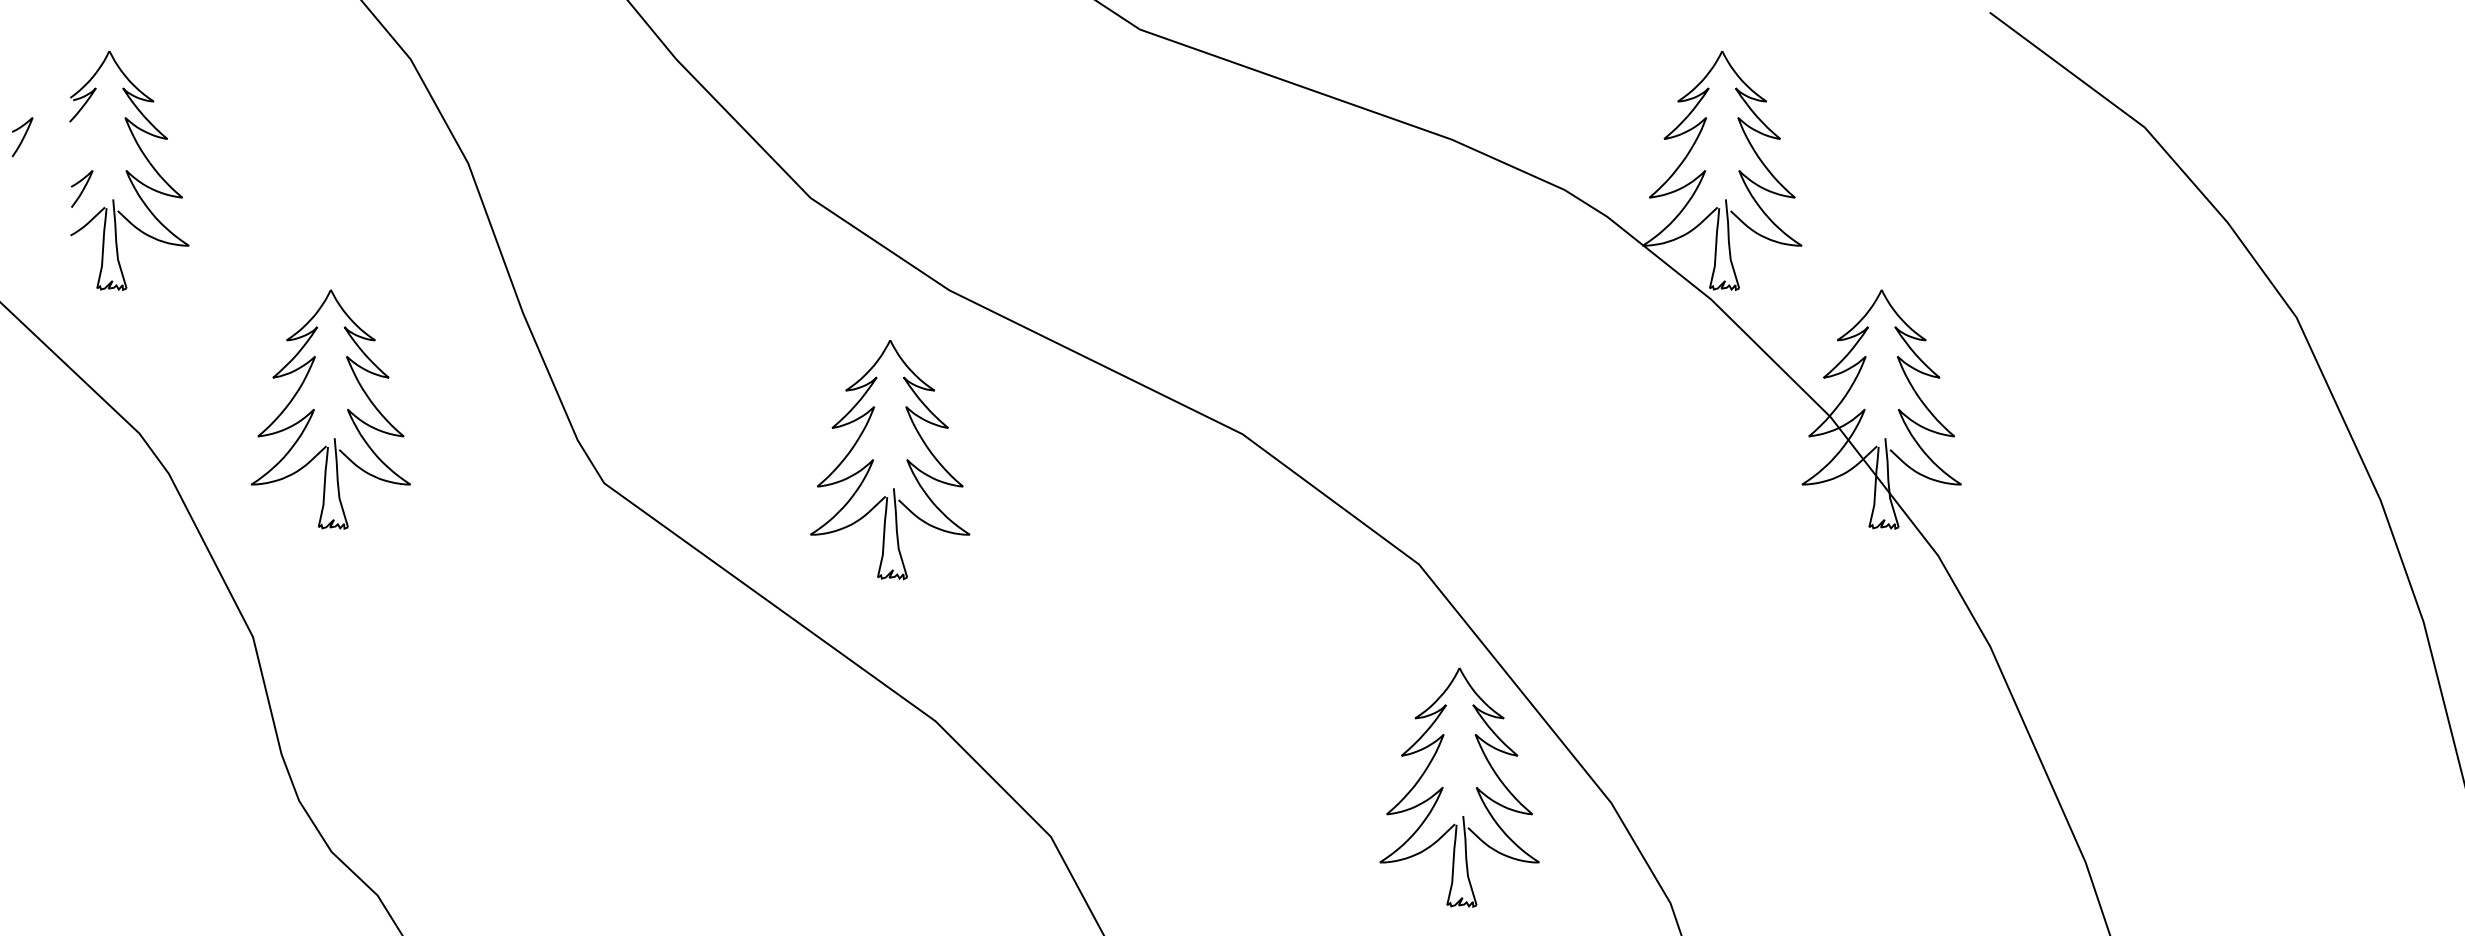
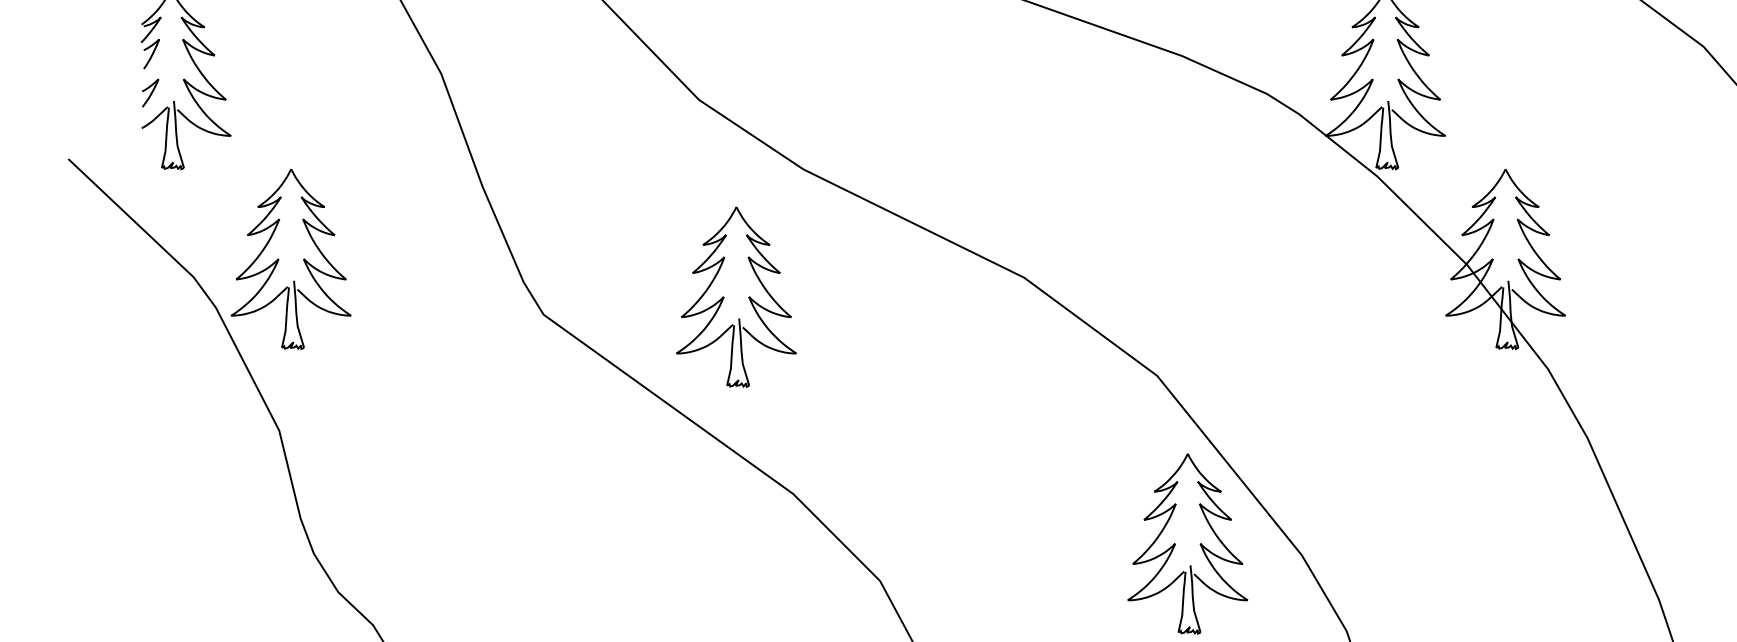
curve: (22, 137) -> (151, 54), moved
part: (314, 409) -> (278, 259), moved
part: (906, 460) -> (748, 297), moved

